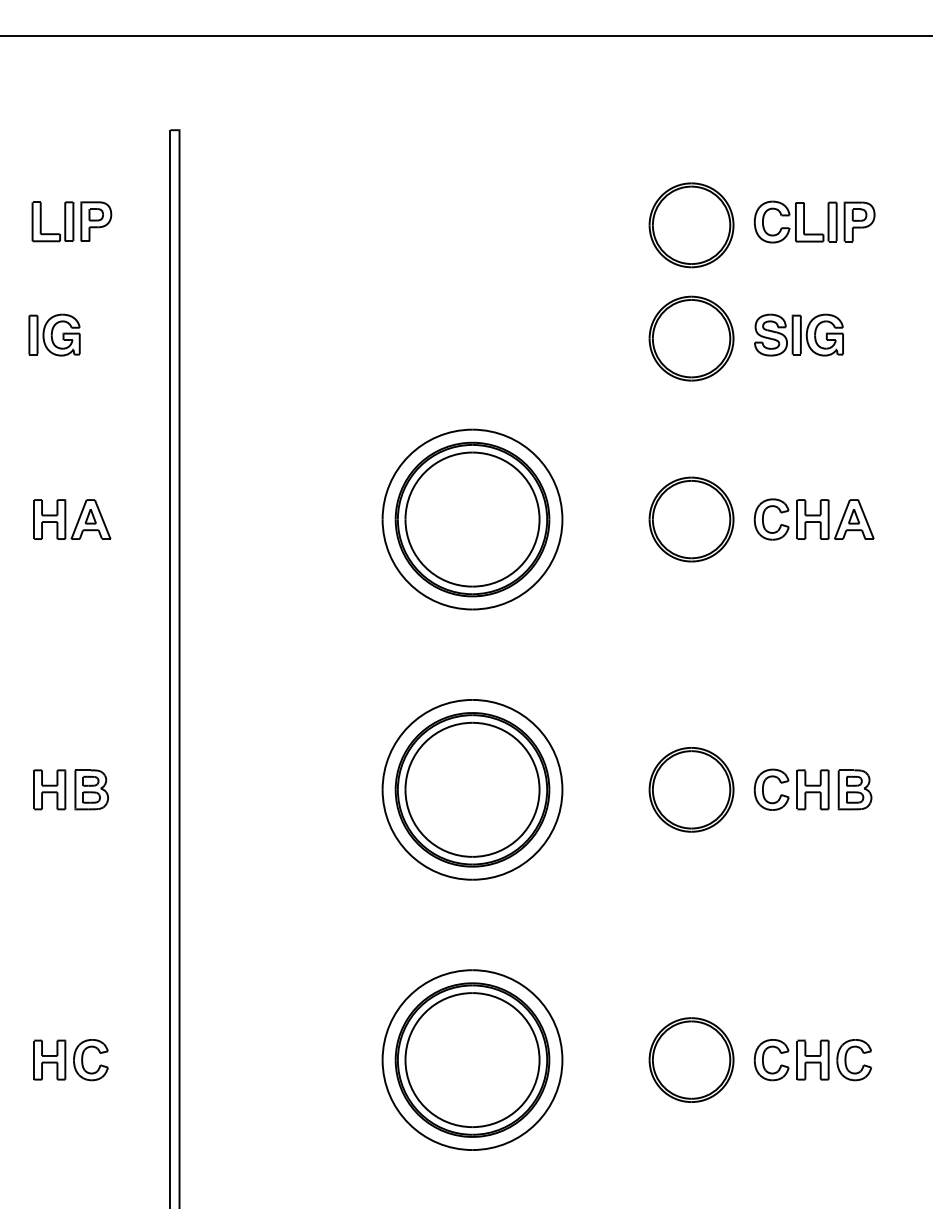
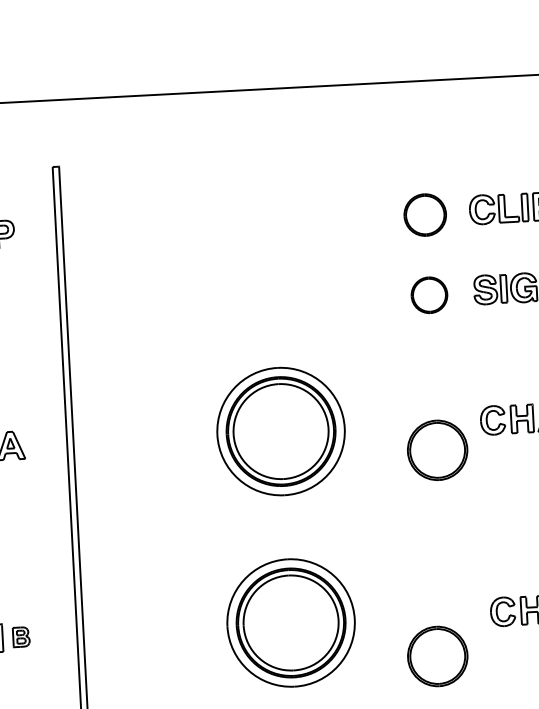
part: (691, 225) -> (425, 215), size x0.7
part: (691, 338) -> (429, 295), size x0.6
part: (691, 519) -> (437, 450), moved
part: (91, 789) -> (21, 636), size x0.7
part: (691, 789) -> (437, 656), moved

